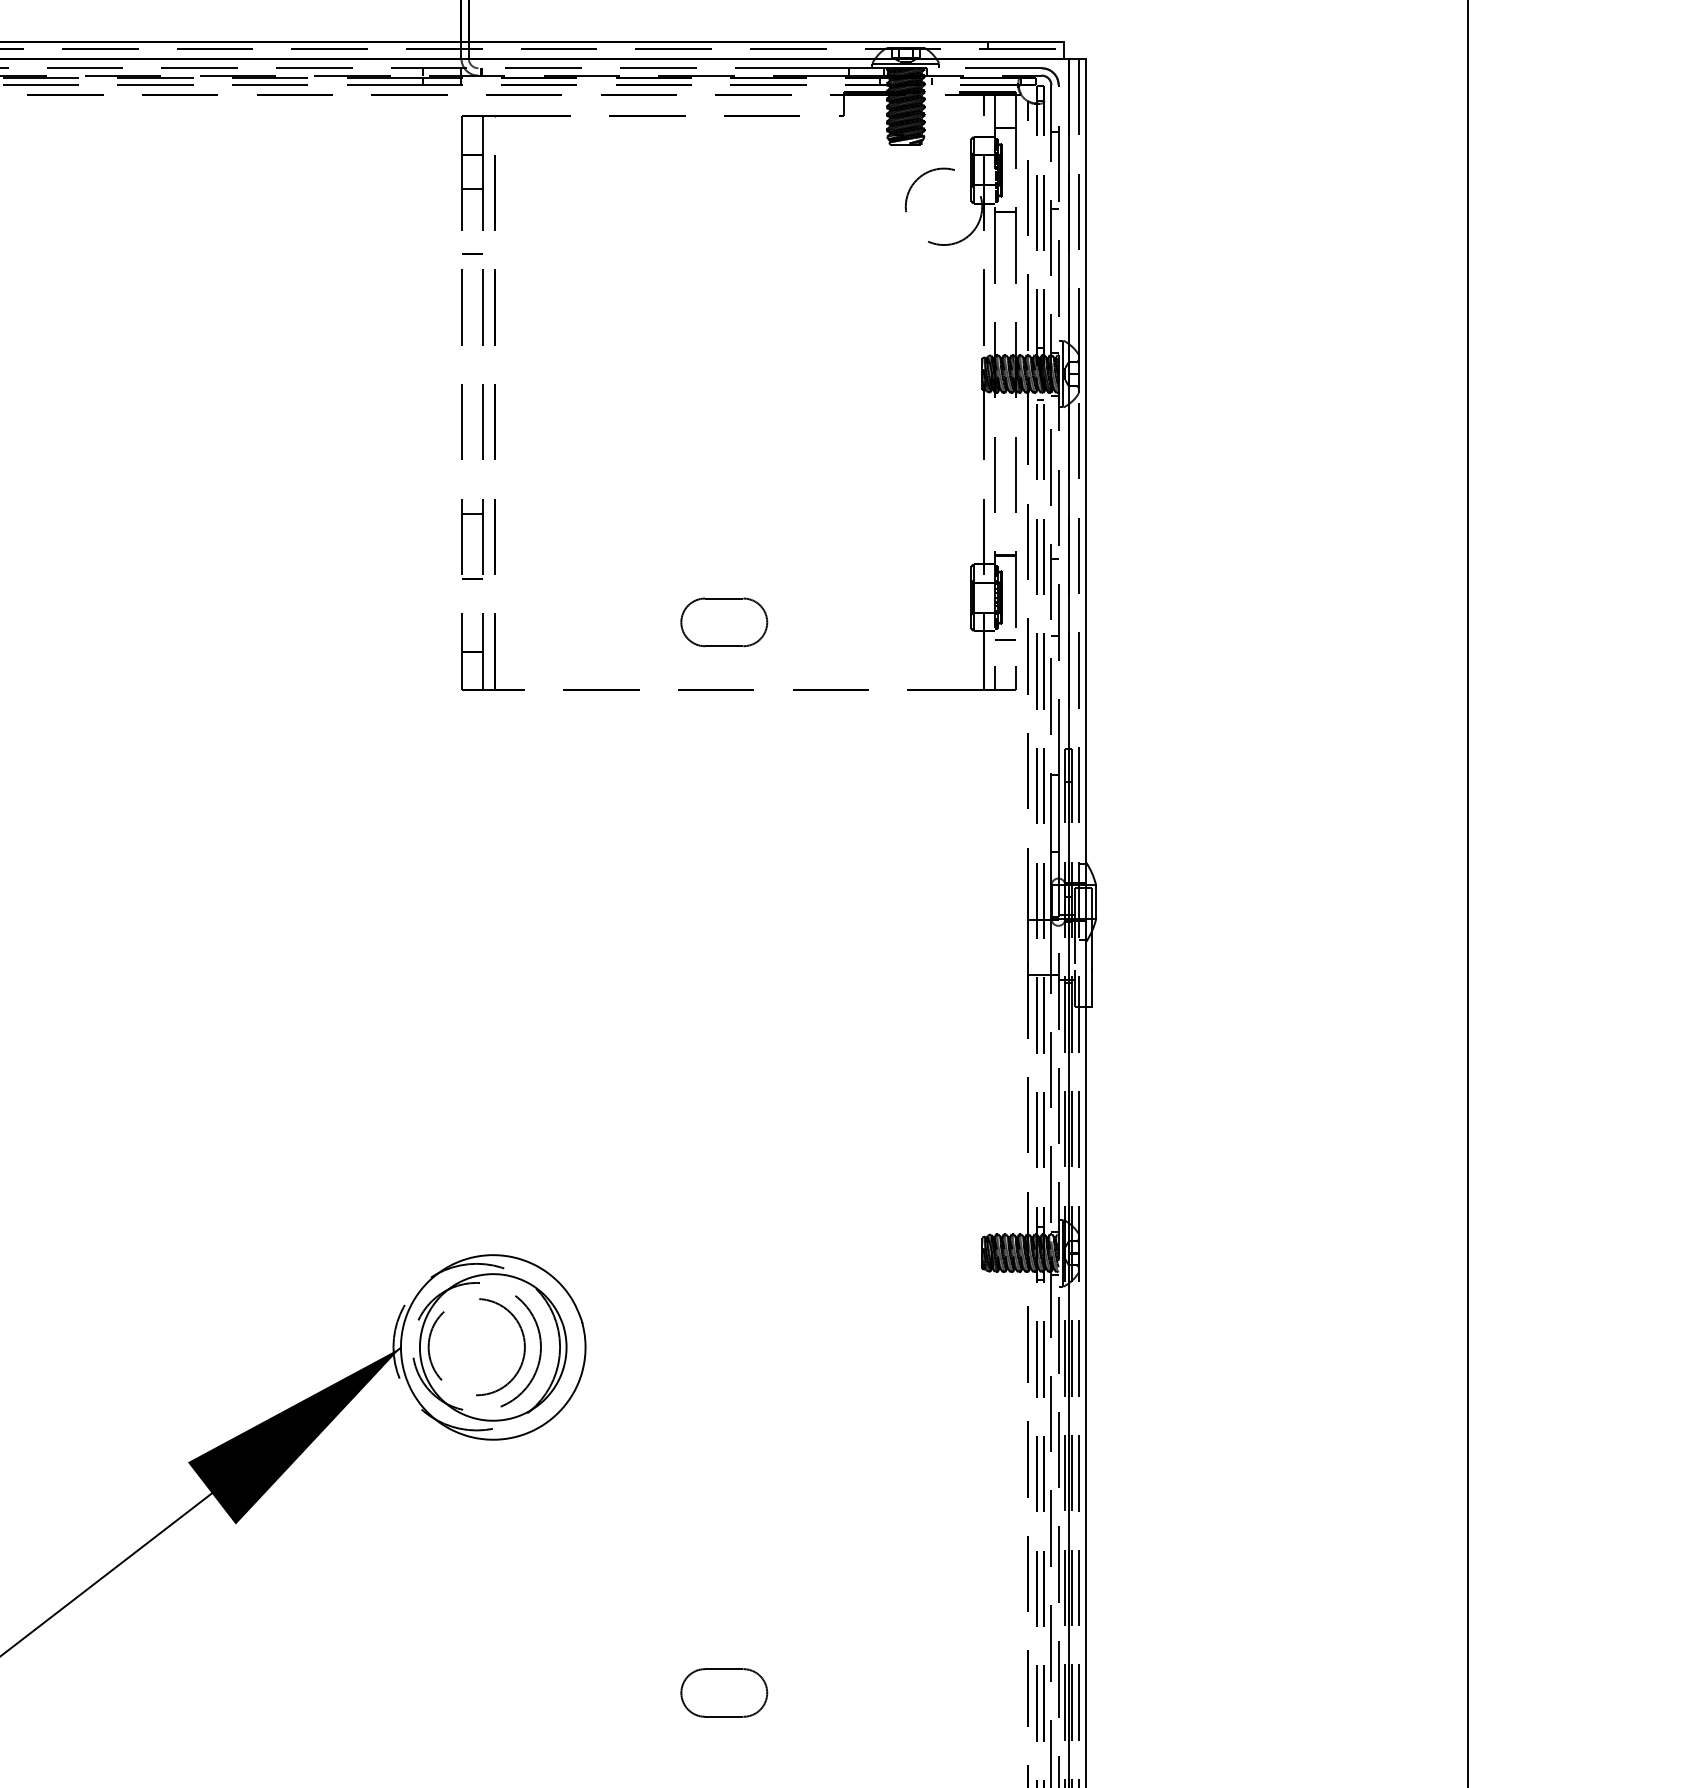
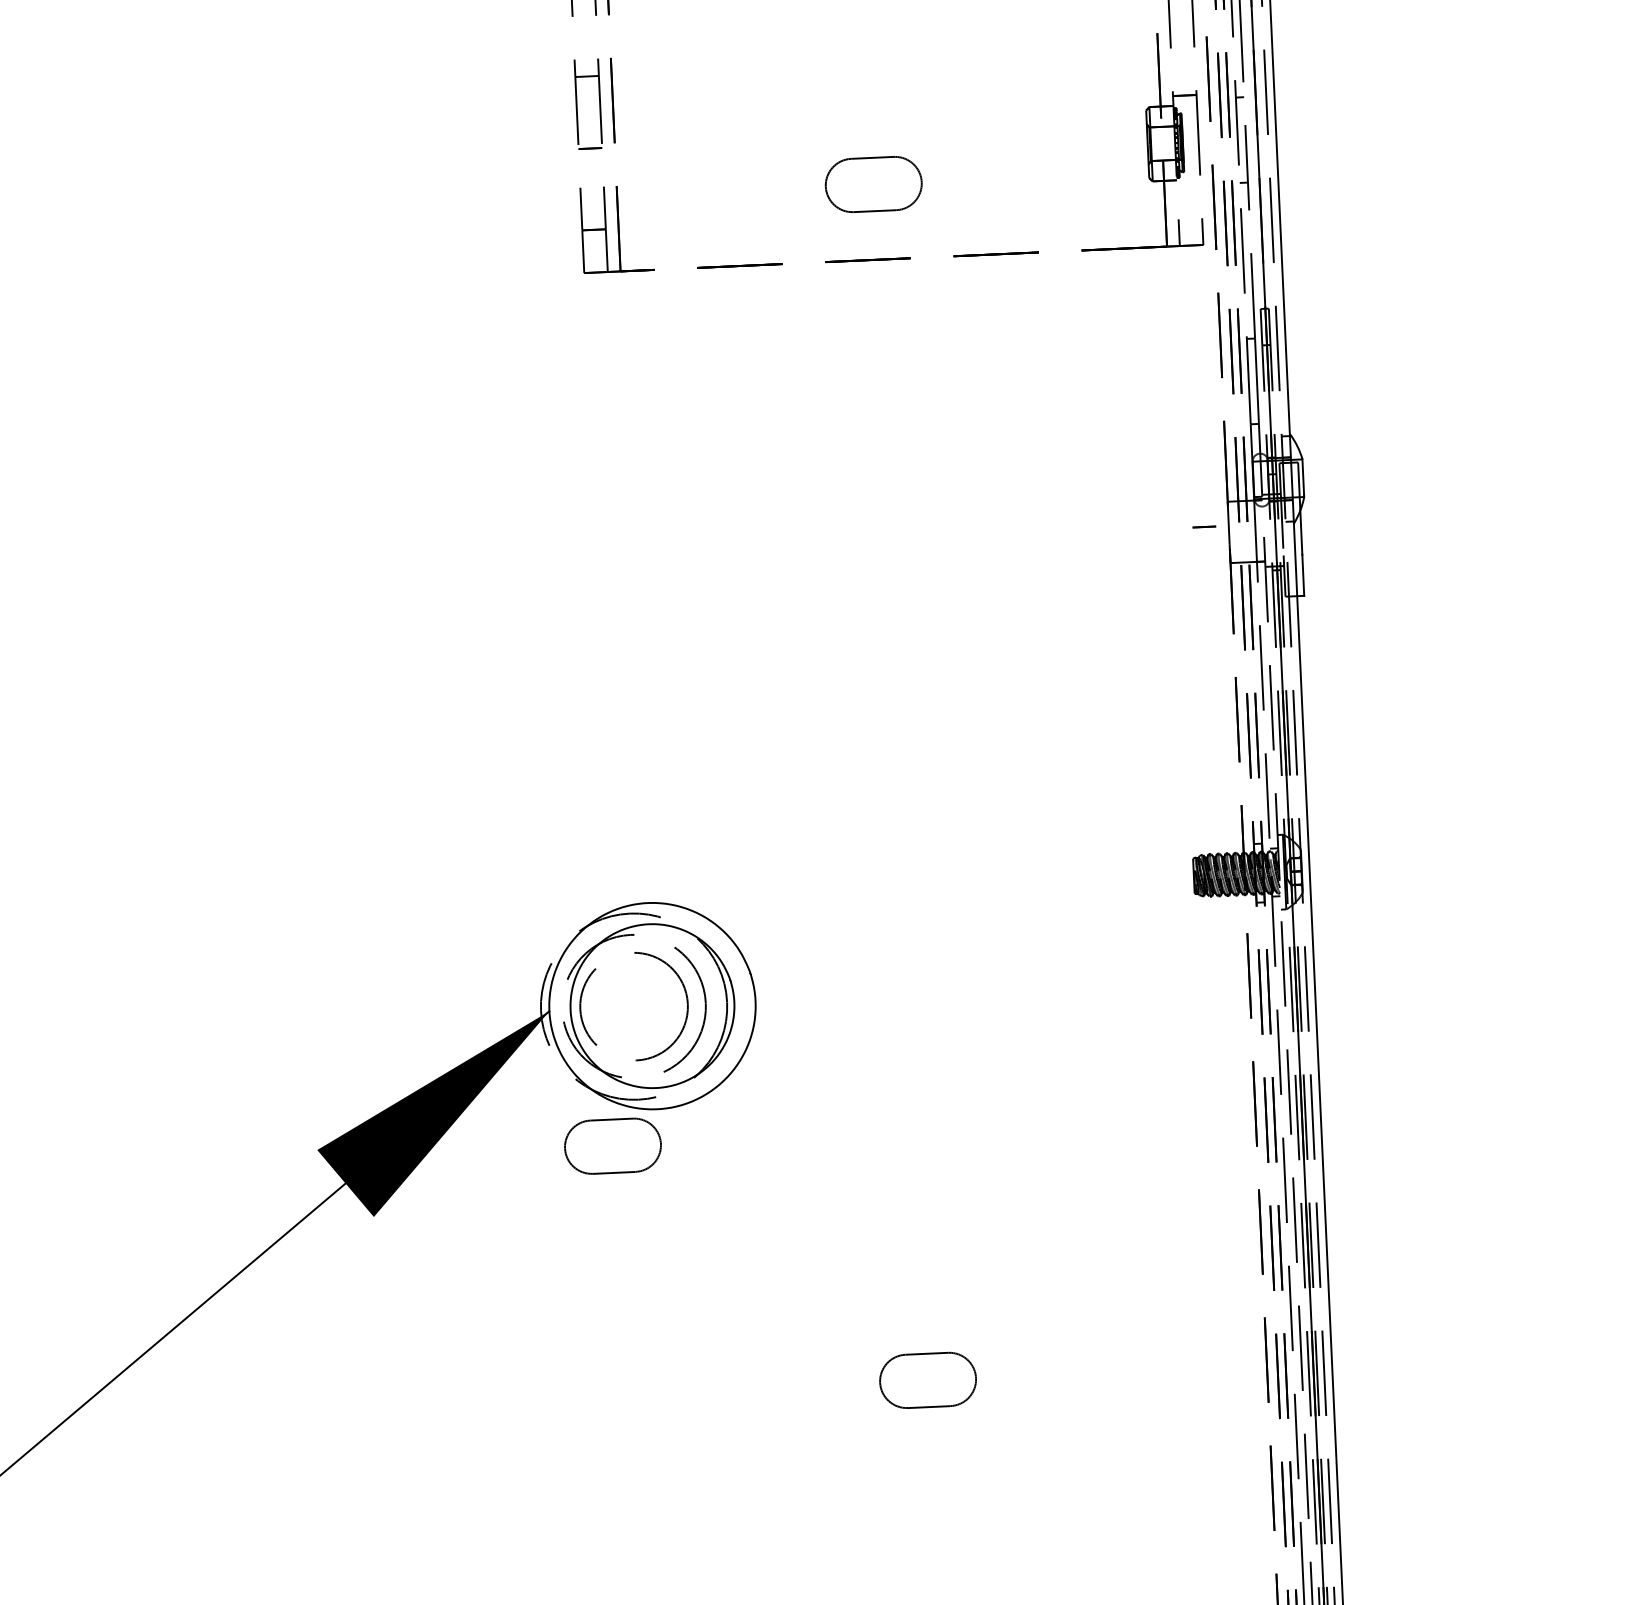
line: (1005, 639) -> (1204, 526), moved
part: (452, 1470) -> (613, 1145), added

